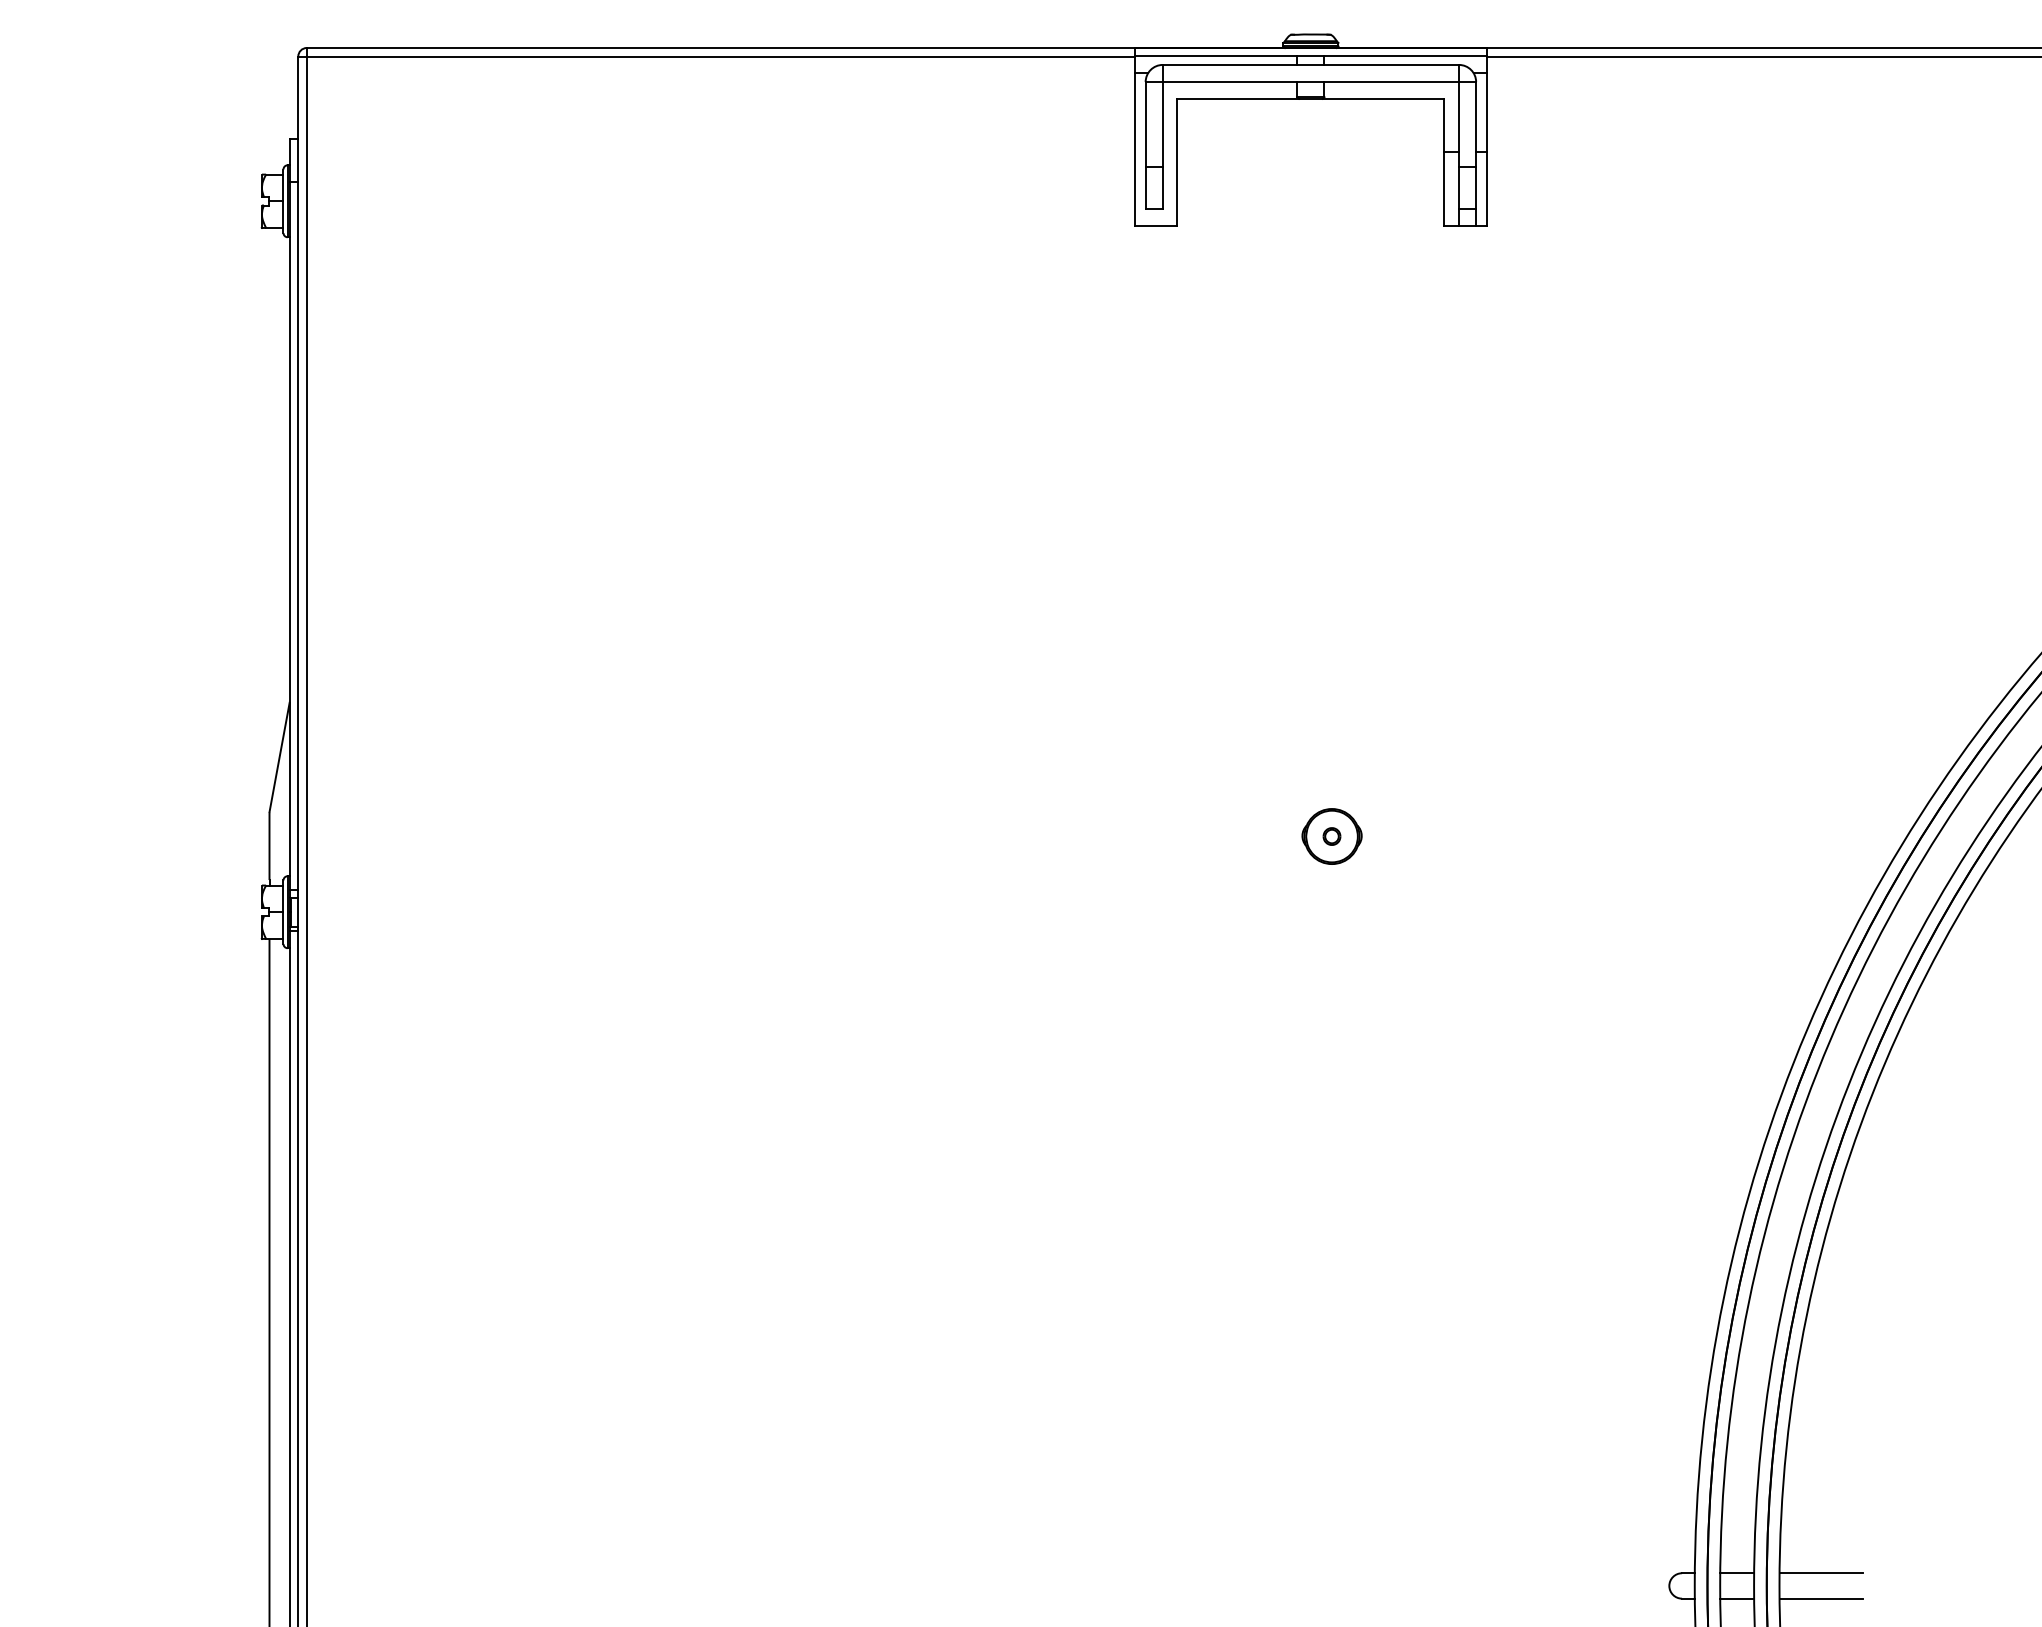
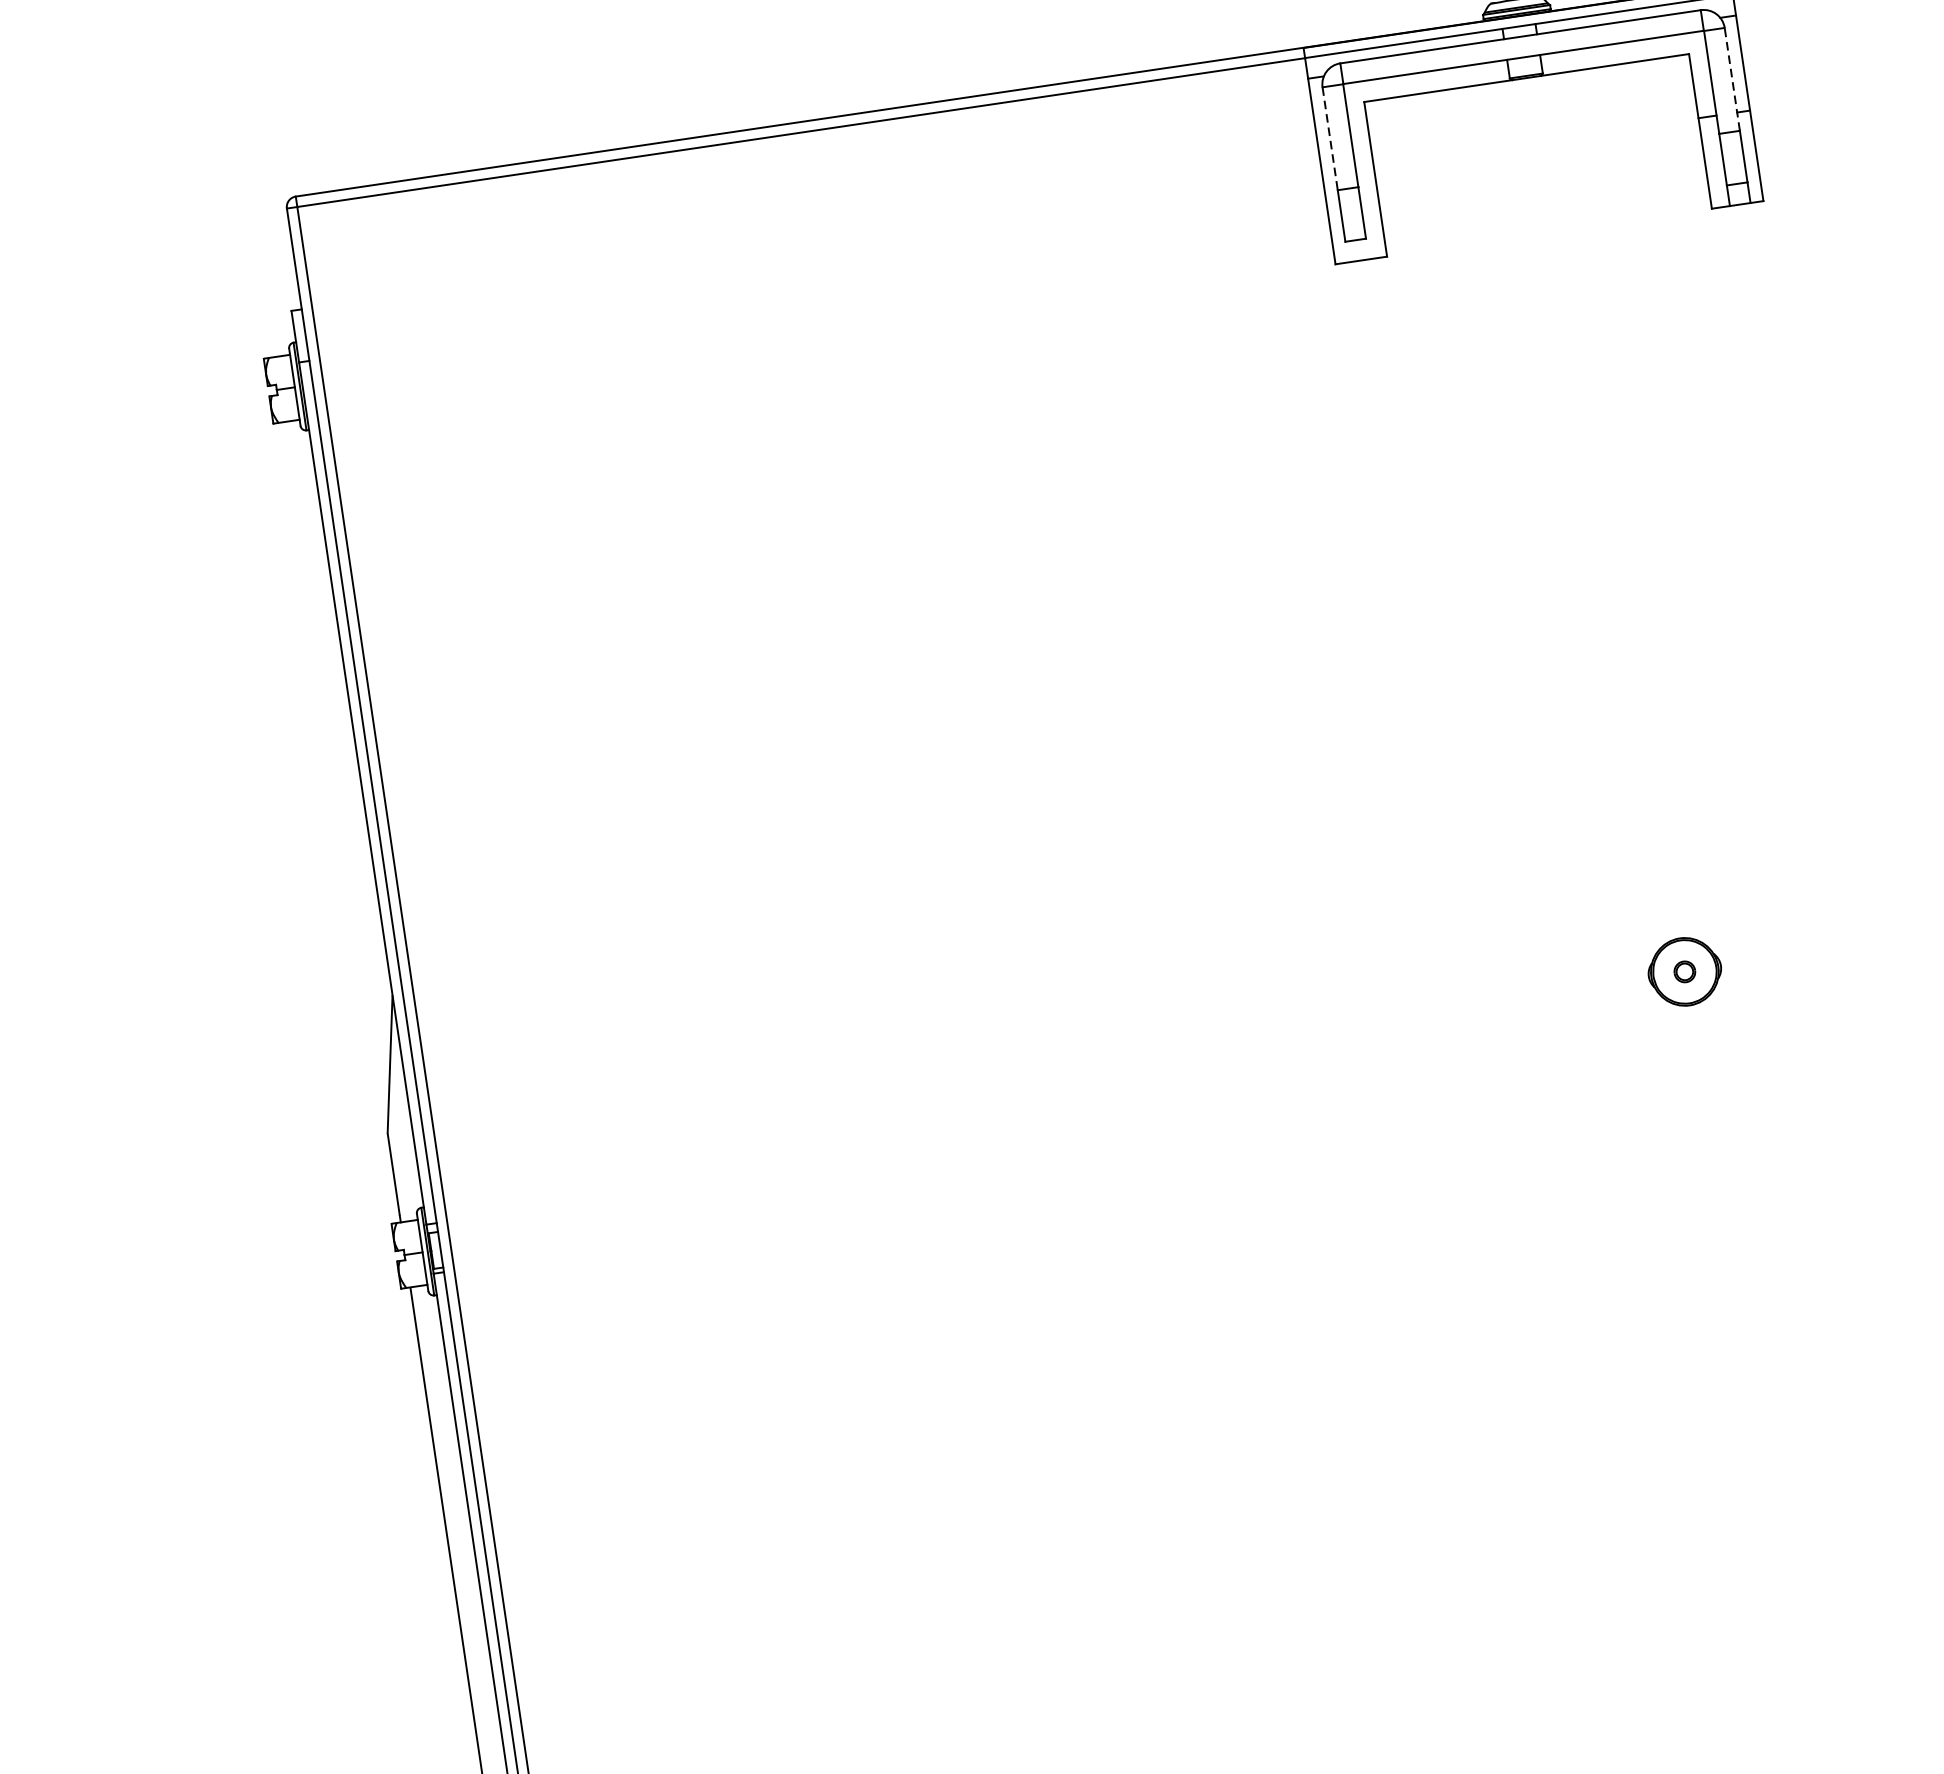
line: (1476, 123) -> (1732, 78), solid -> dashed
line: (1145, 124) -> (1329, 138), solid -> dashed

